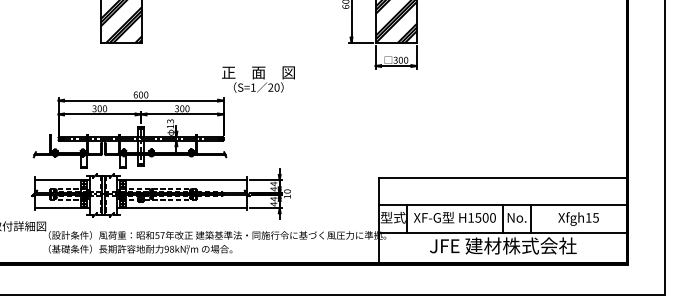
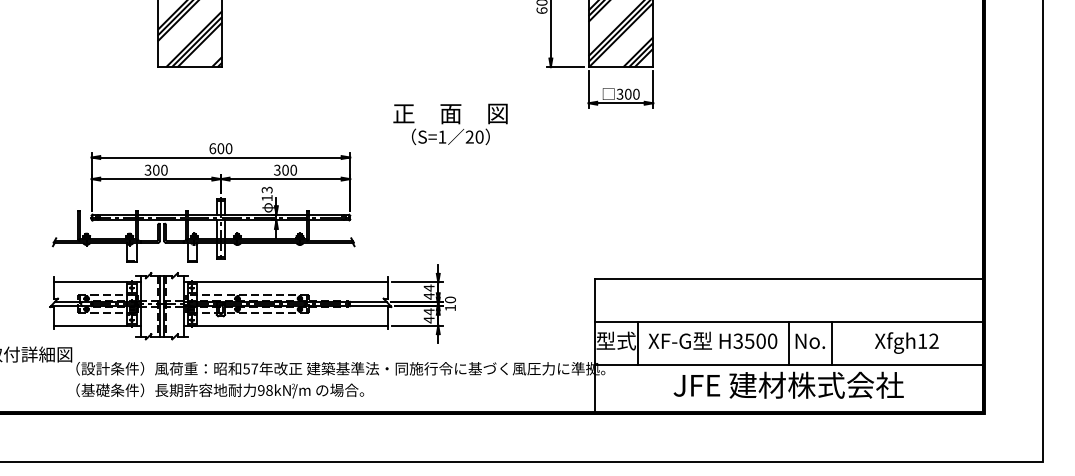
text: (258, 79) -> (450, 124), moved
text: (470, 217) -> (737, 340), H1500 -> H3500
text: (595, 217) -> (933, 340), Xfgh15 -> Xfgh12

